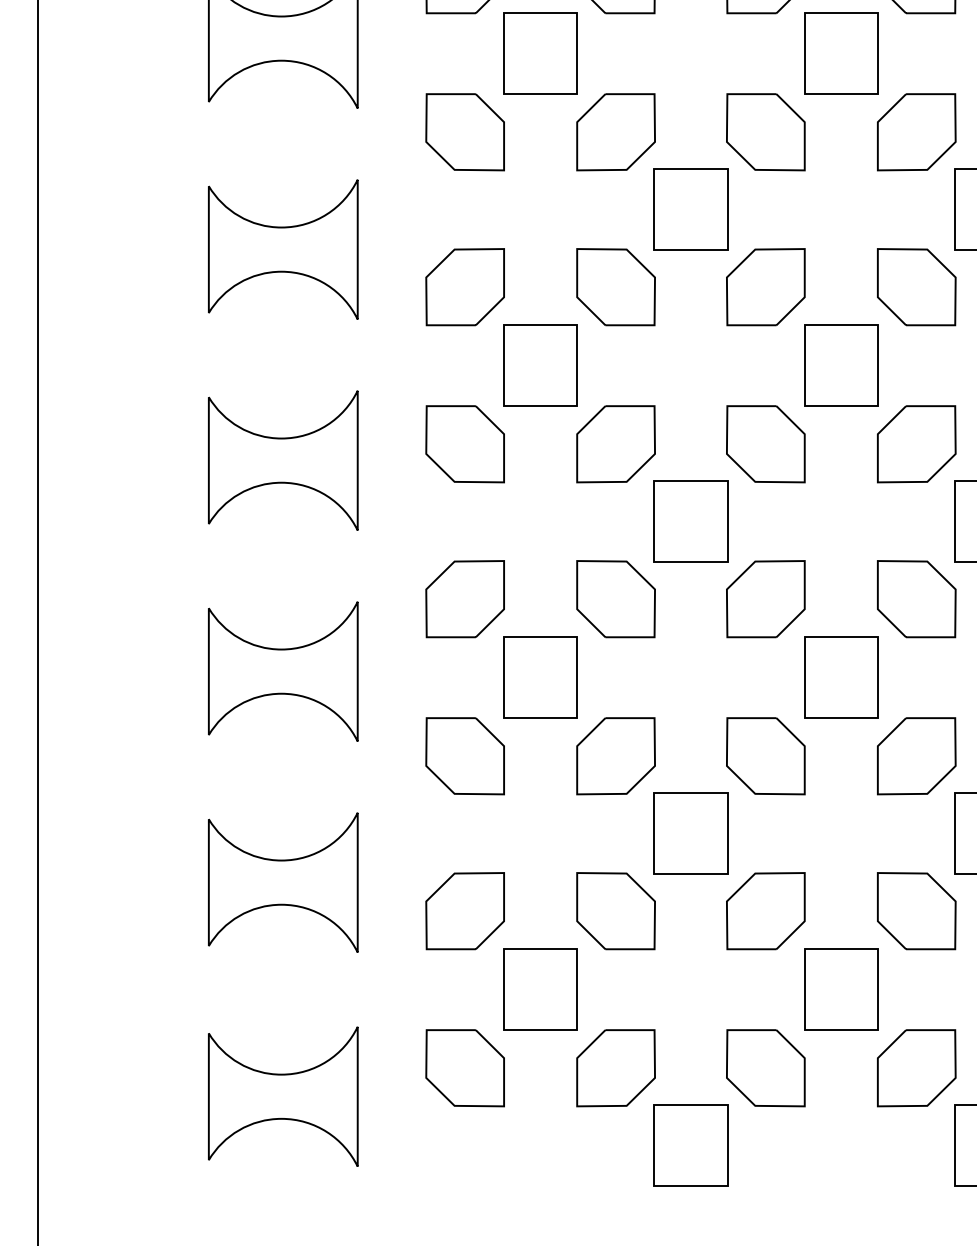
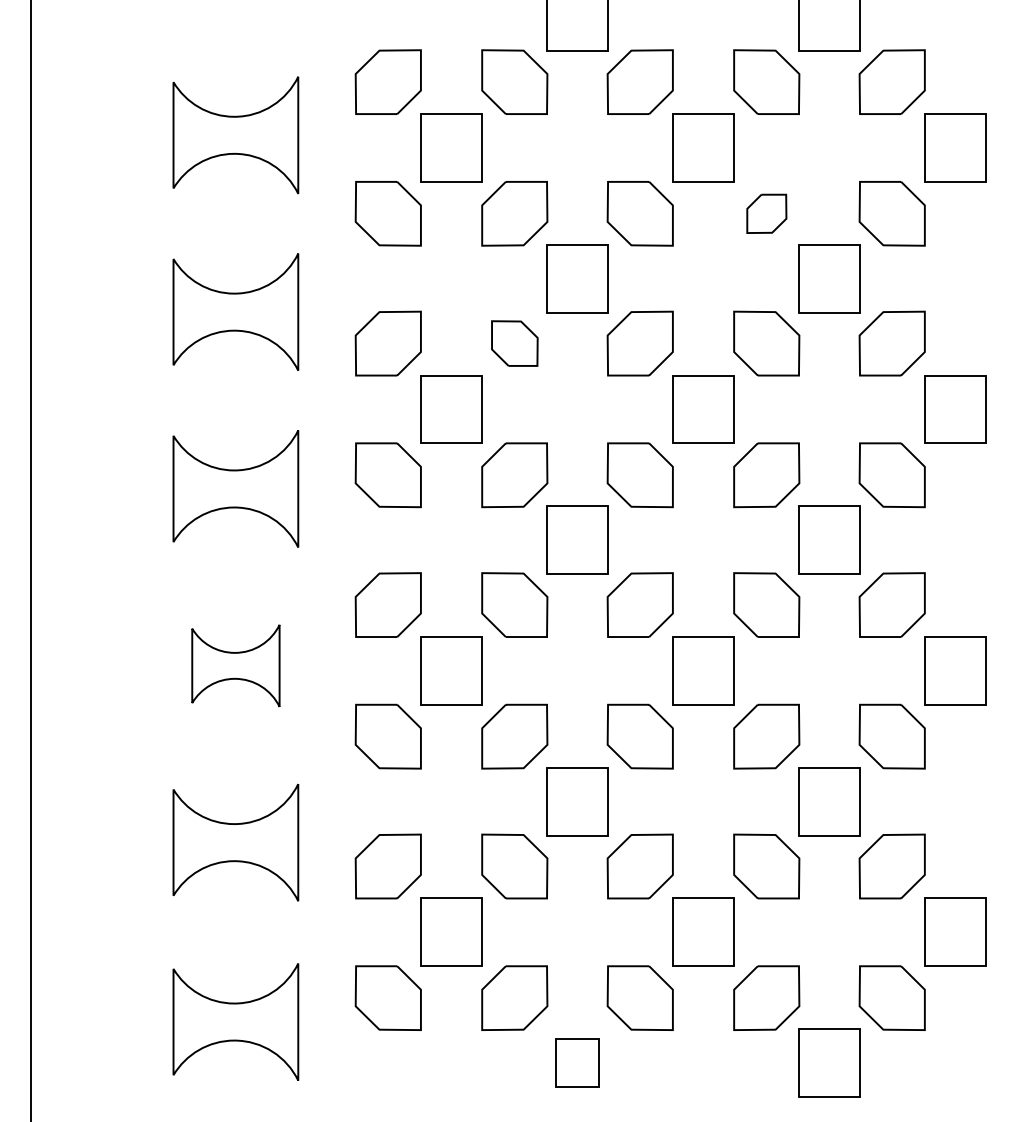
part: (916, 131) -> (766, 213), size x0.6
part: (615, 287) -> (514, 343), size x0.7
part: (282, 671) -> (235, 665), size x0.7
part: (690, 1145) -> (577, 1062), size x0.7

